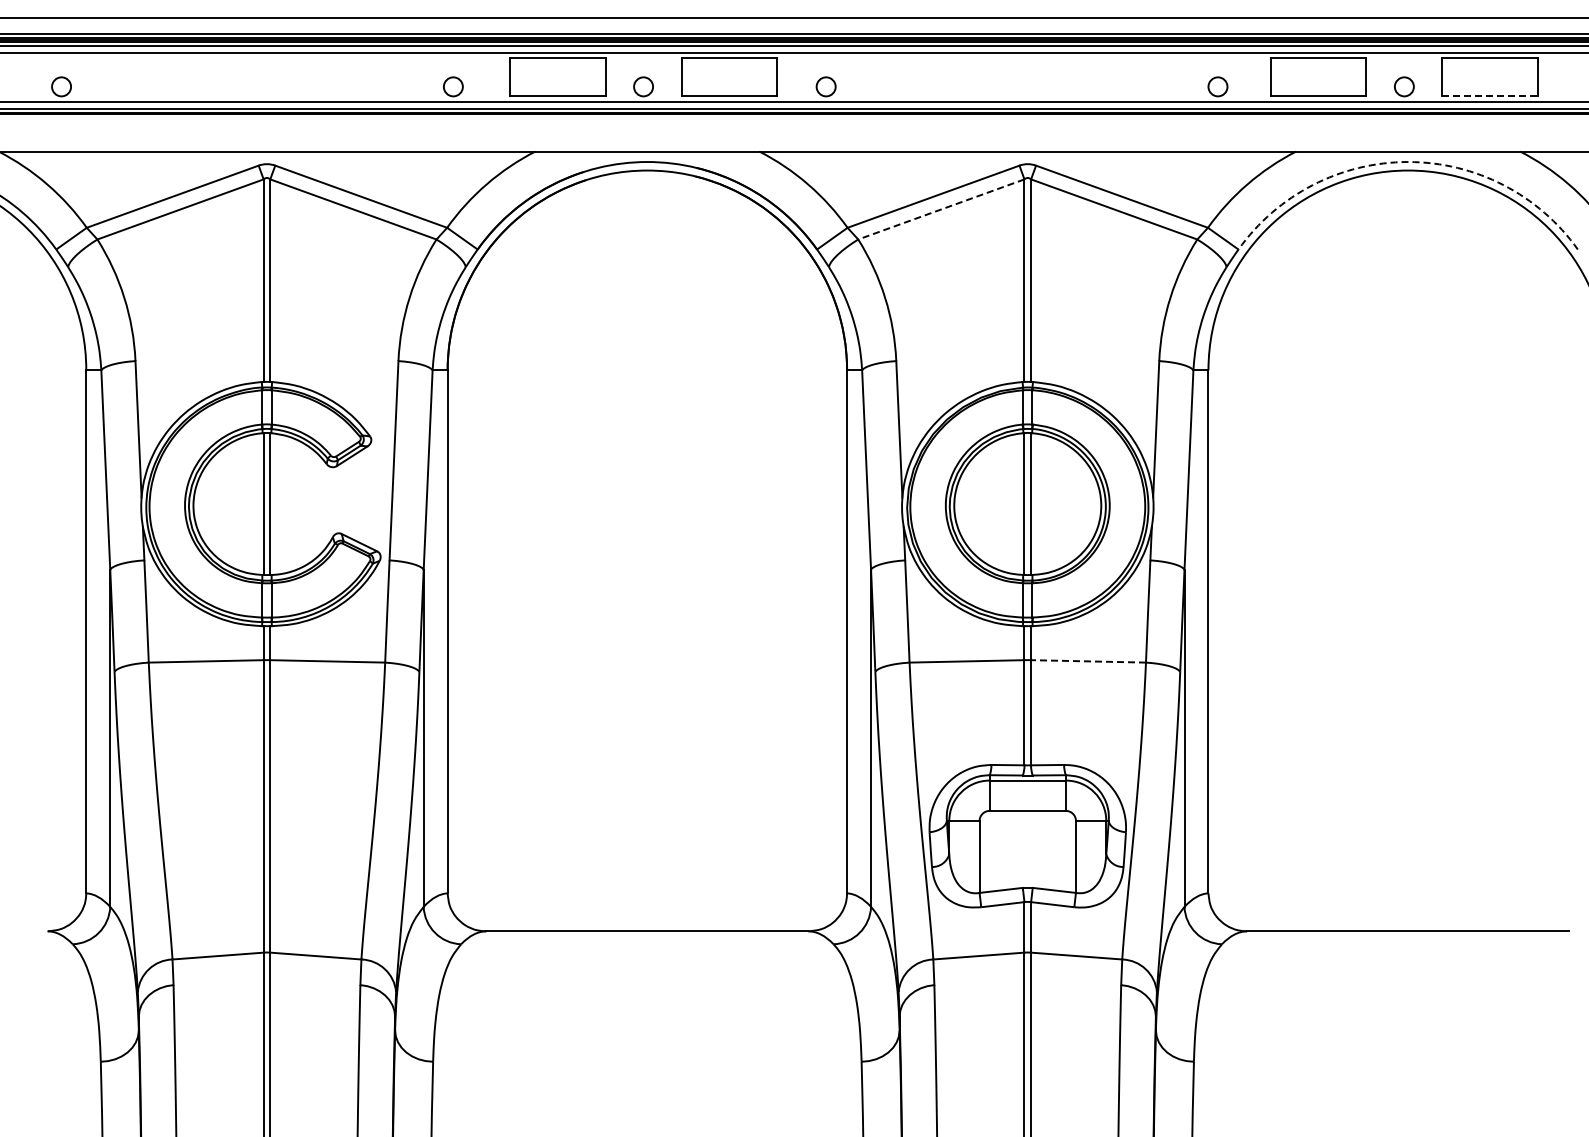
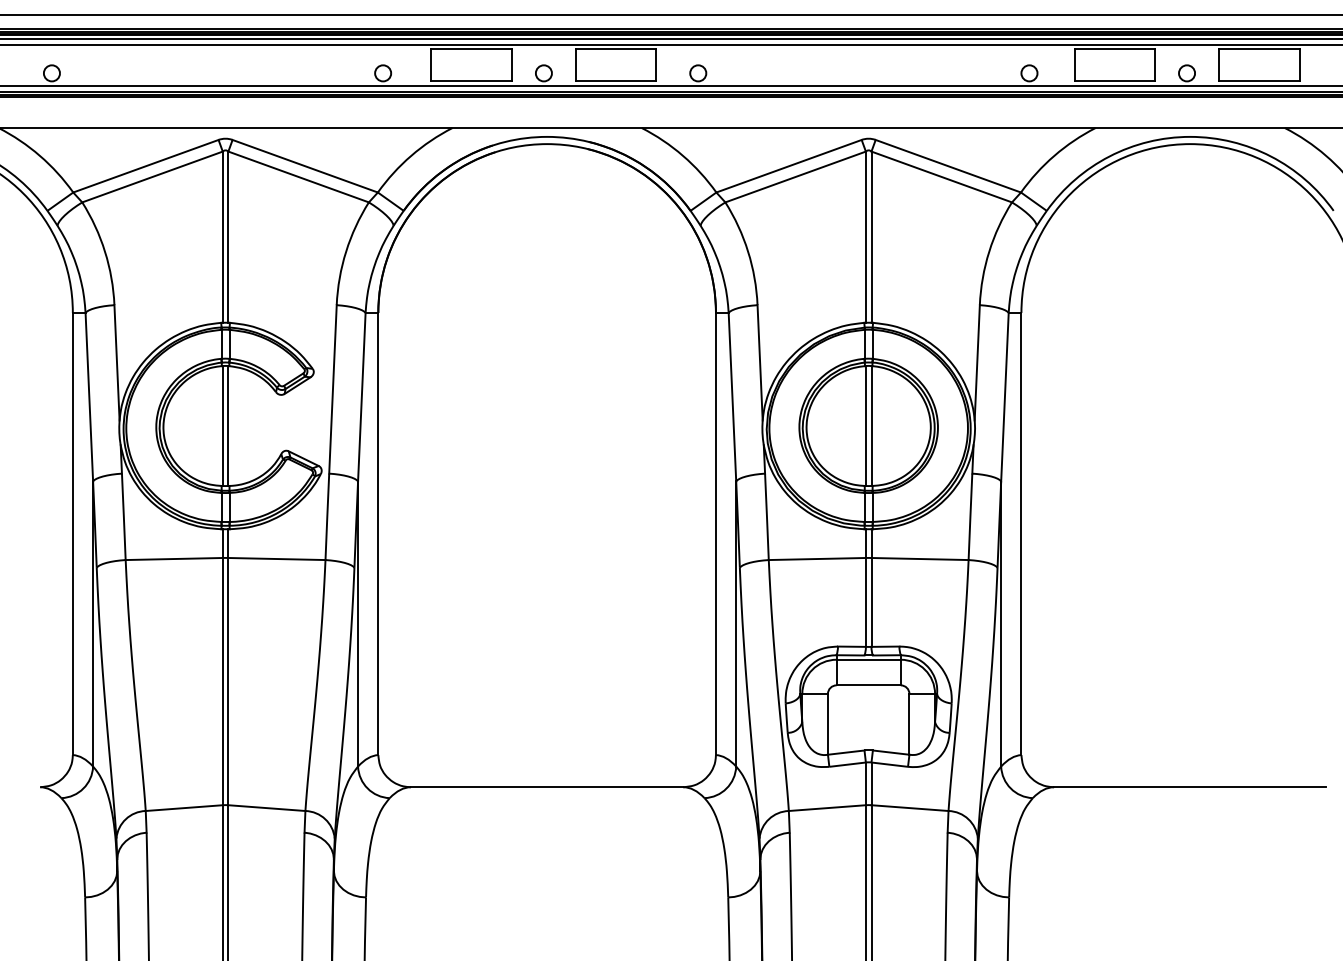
line: (1489, 96) -> (1258, 81), dashed -> solid
arc: (1408, 162) -> (1190, 137), dashed -> solid
line: (940, 209) -> (794, 177), dashed -> solid
line: (1088, 661) -> (920, 559), dashed -> solid

